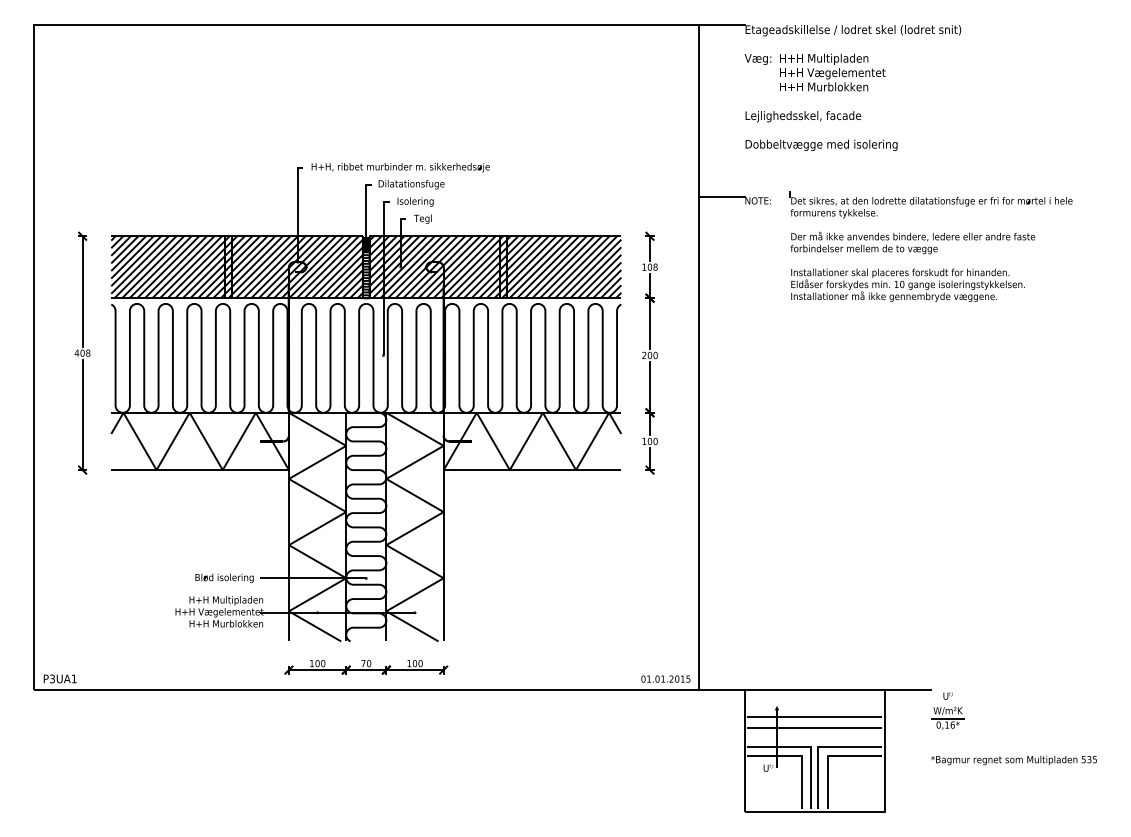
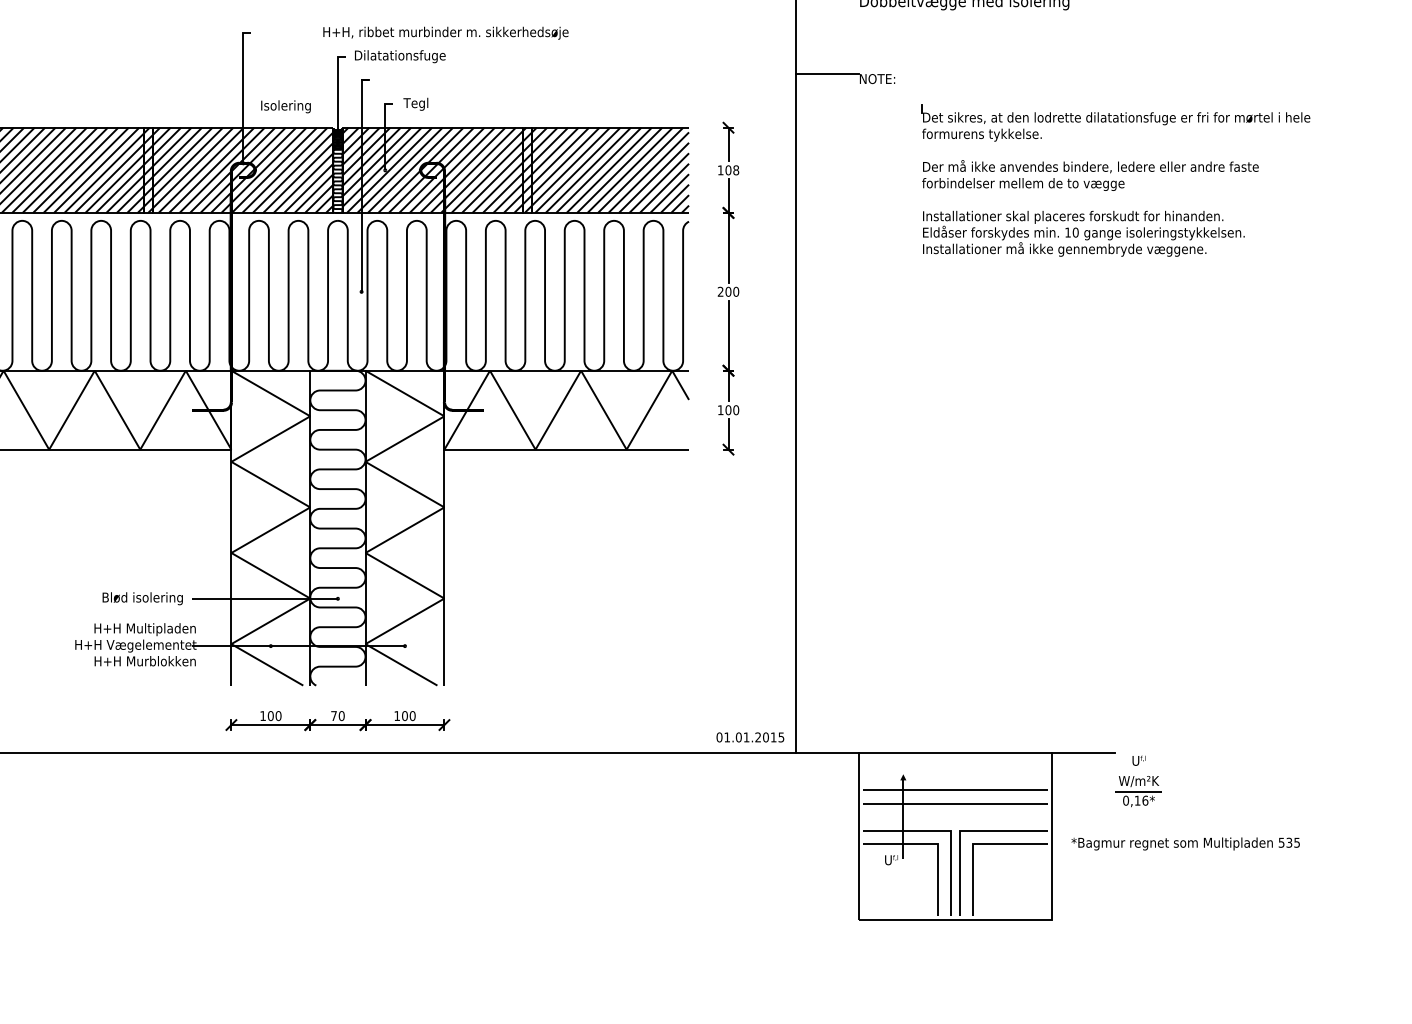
text: (400, 167) -> (445, 33), moved
text: (415, 201) -> (285, 106), moved
part: (930, 246) -> (1114, 180), moved
text: (1013, 760) -> (1184, 843), moved

